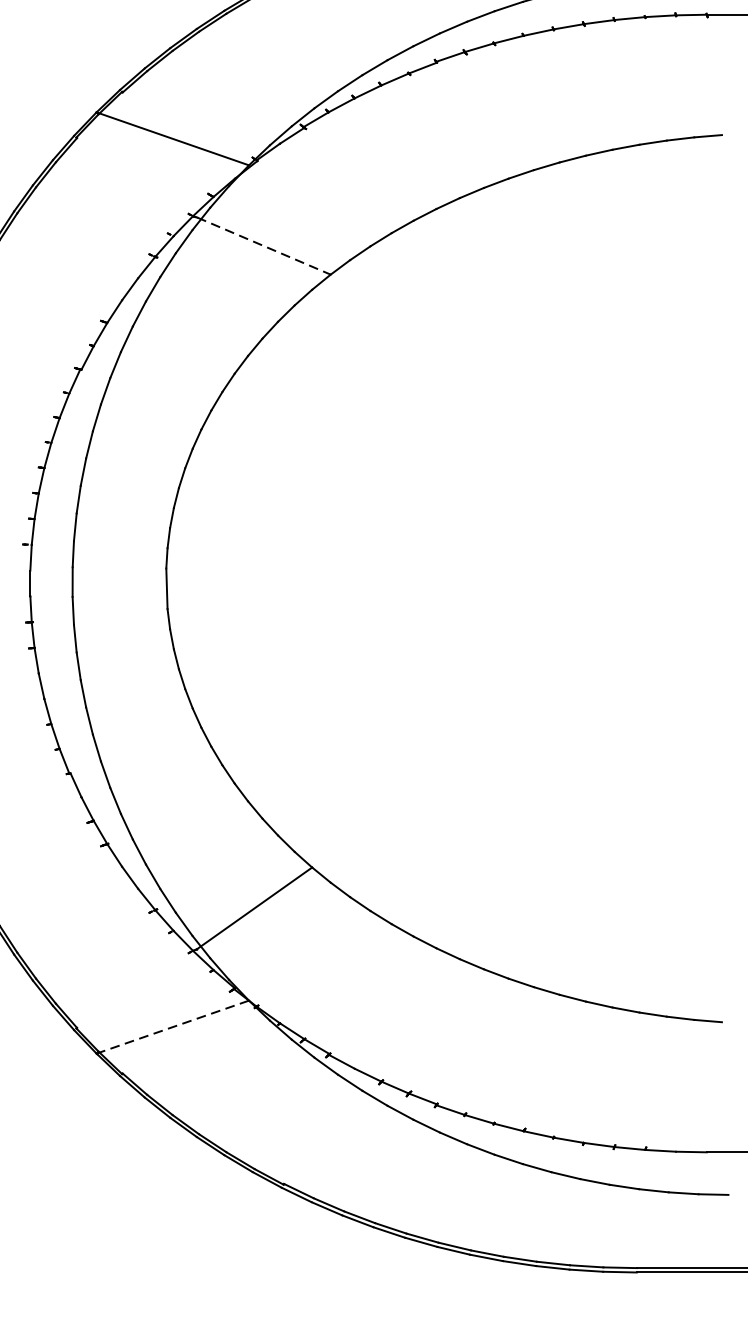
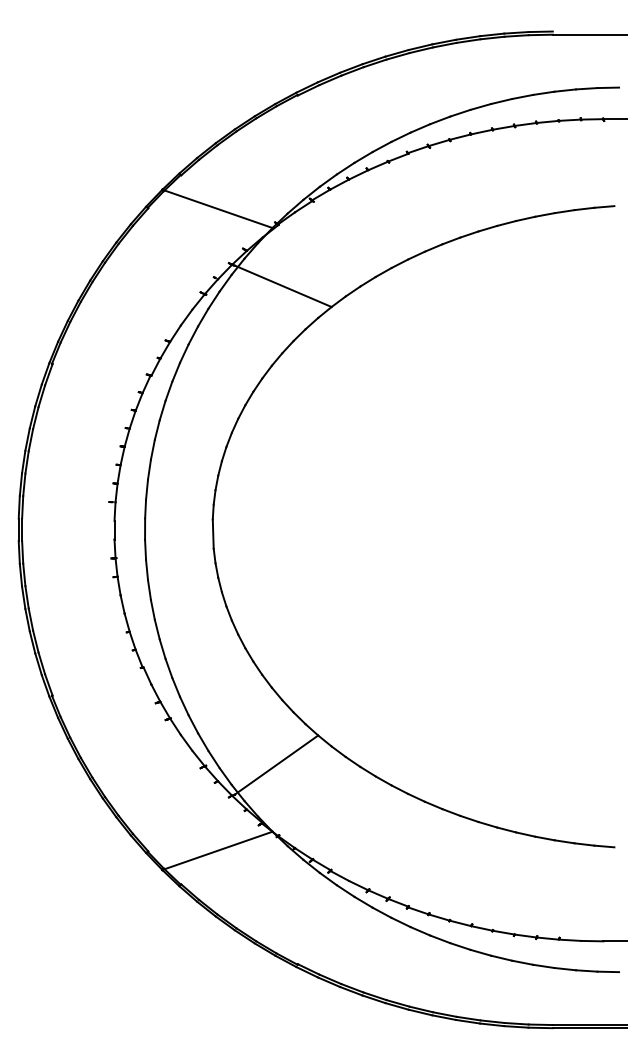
line: (264, 246) -> (283, 286), dashed -> solid
line: (172, 1028) -> (217, 851), dashed -> solid

